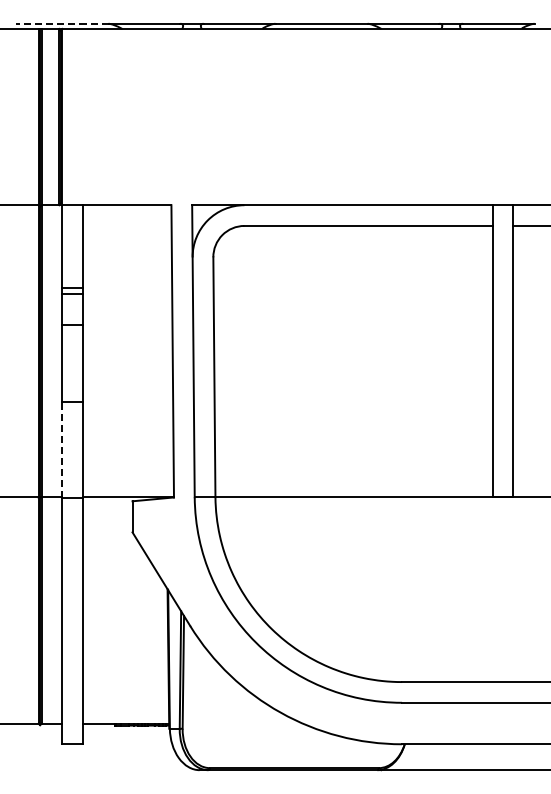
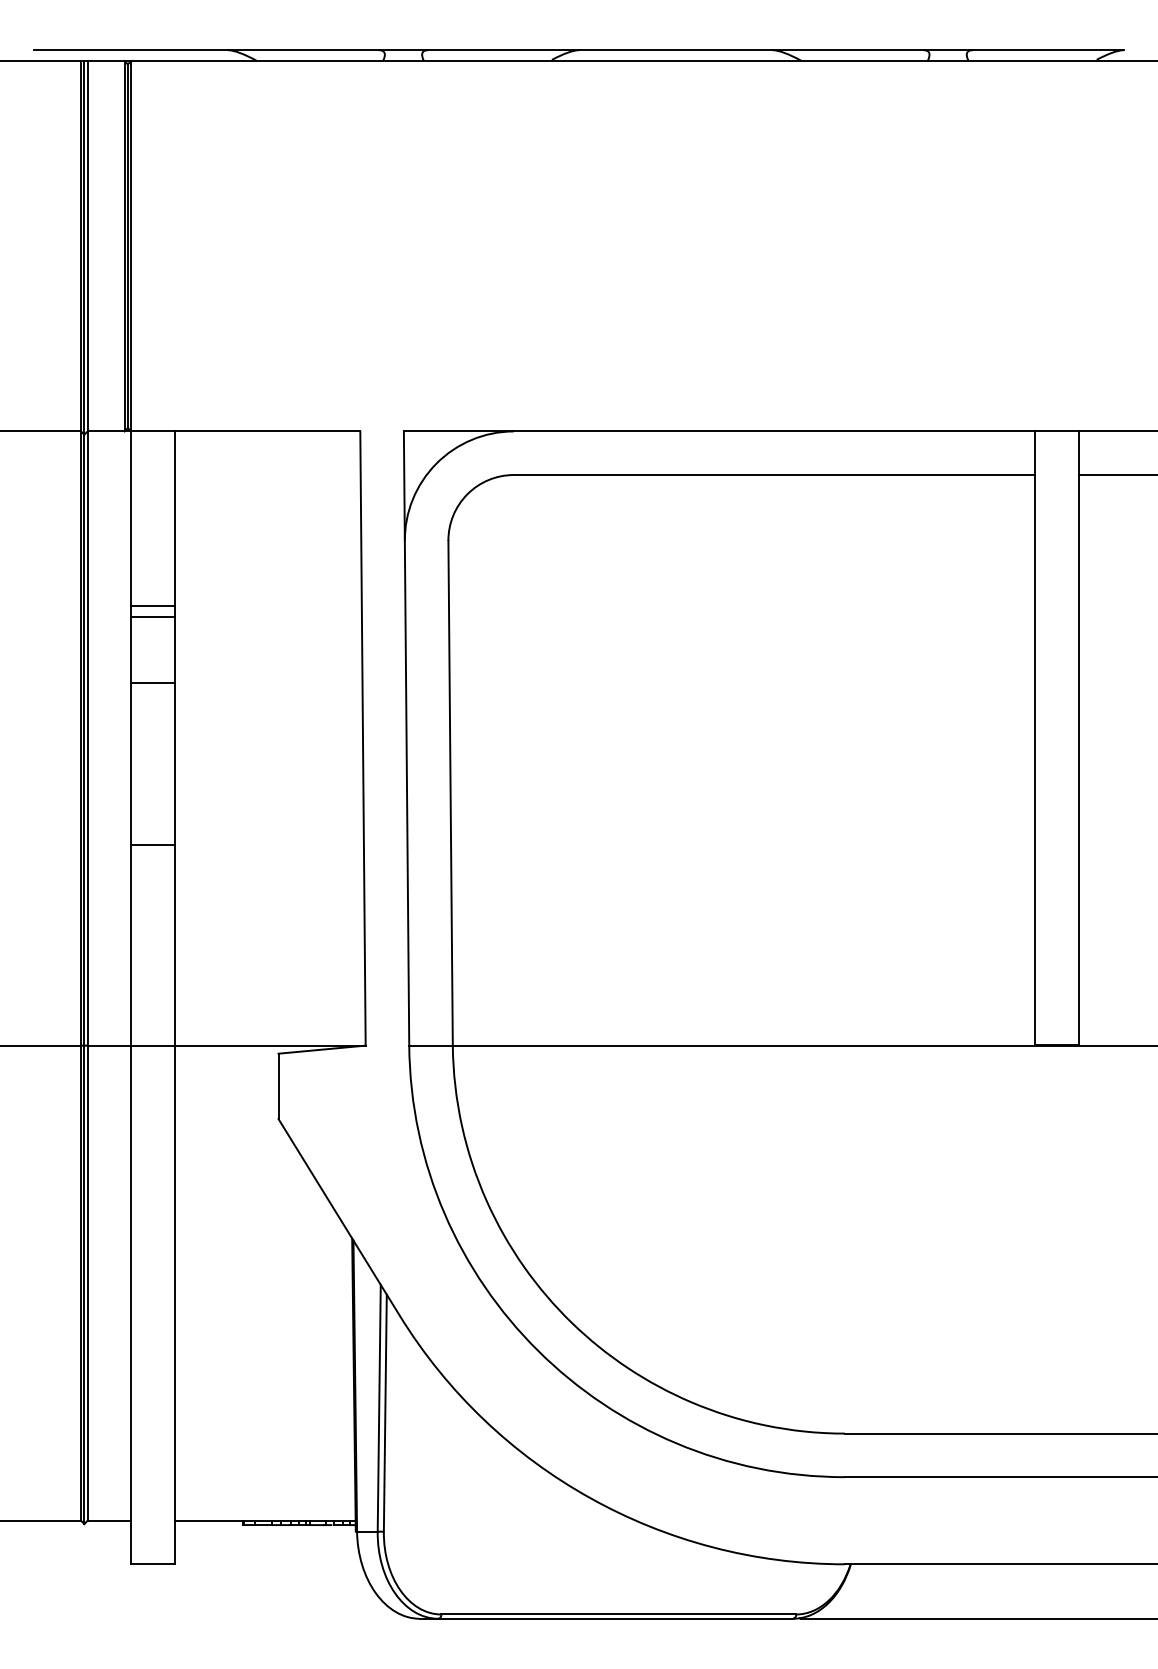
line: (61, 23) -> (129, 49), dashed -> solid
line: (62, 449) -> (131, 944), dashed -> solid

